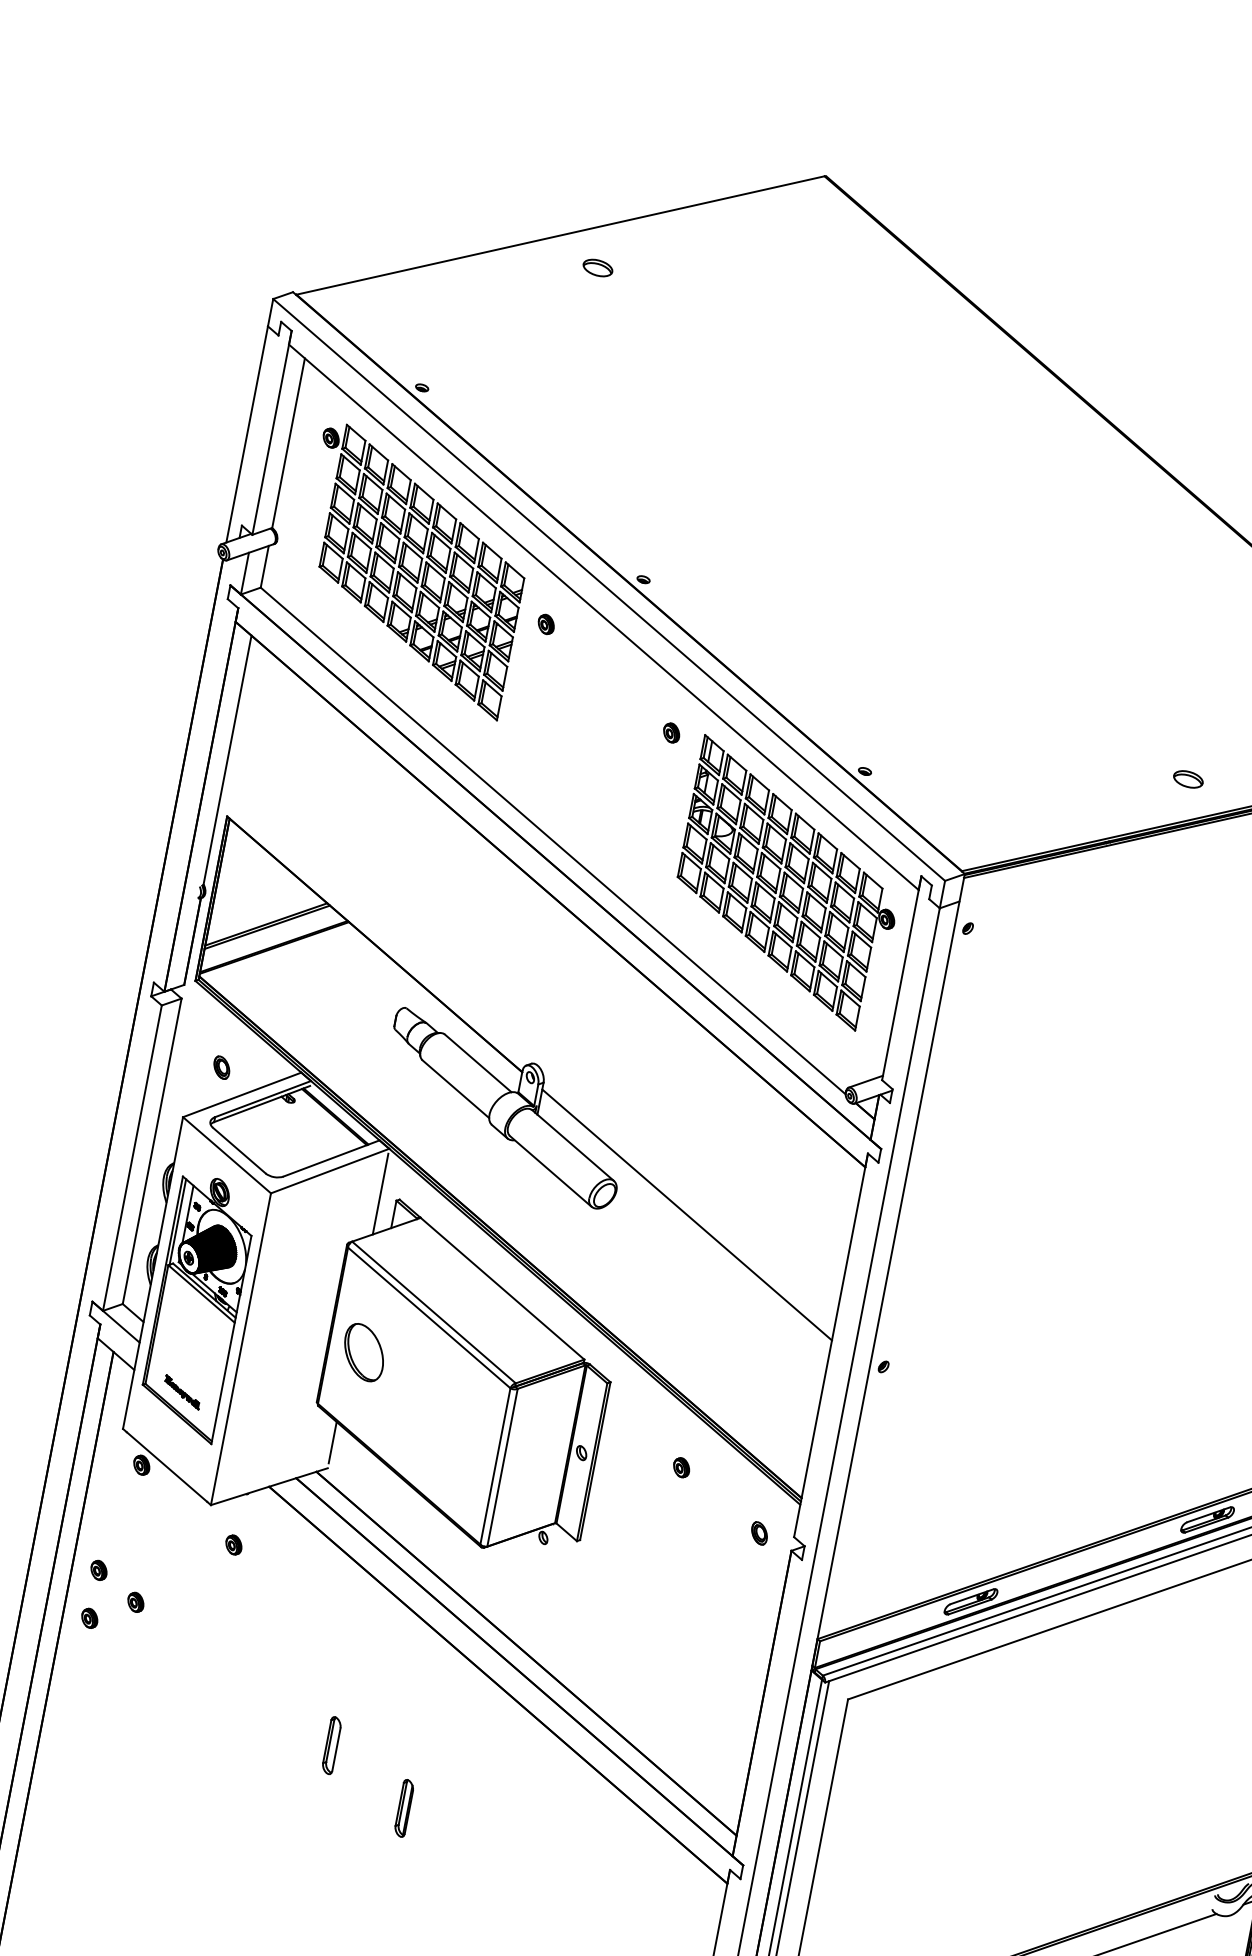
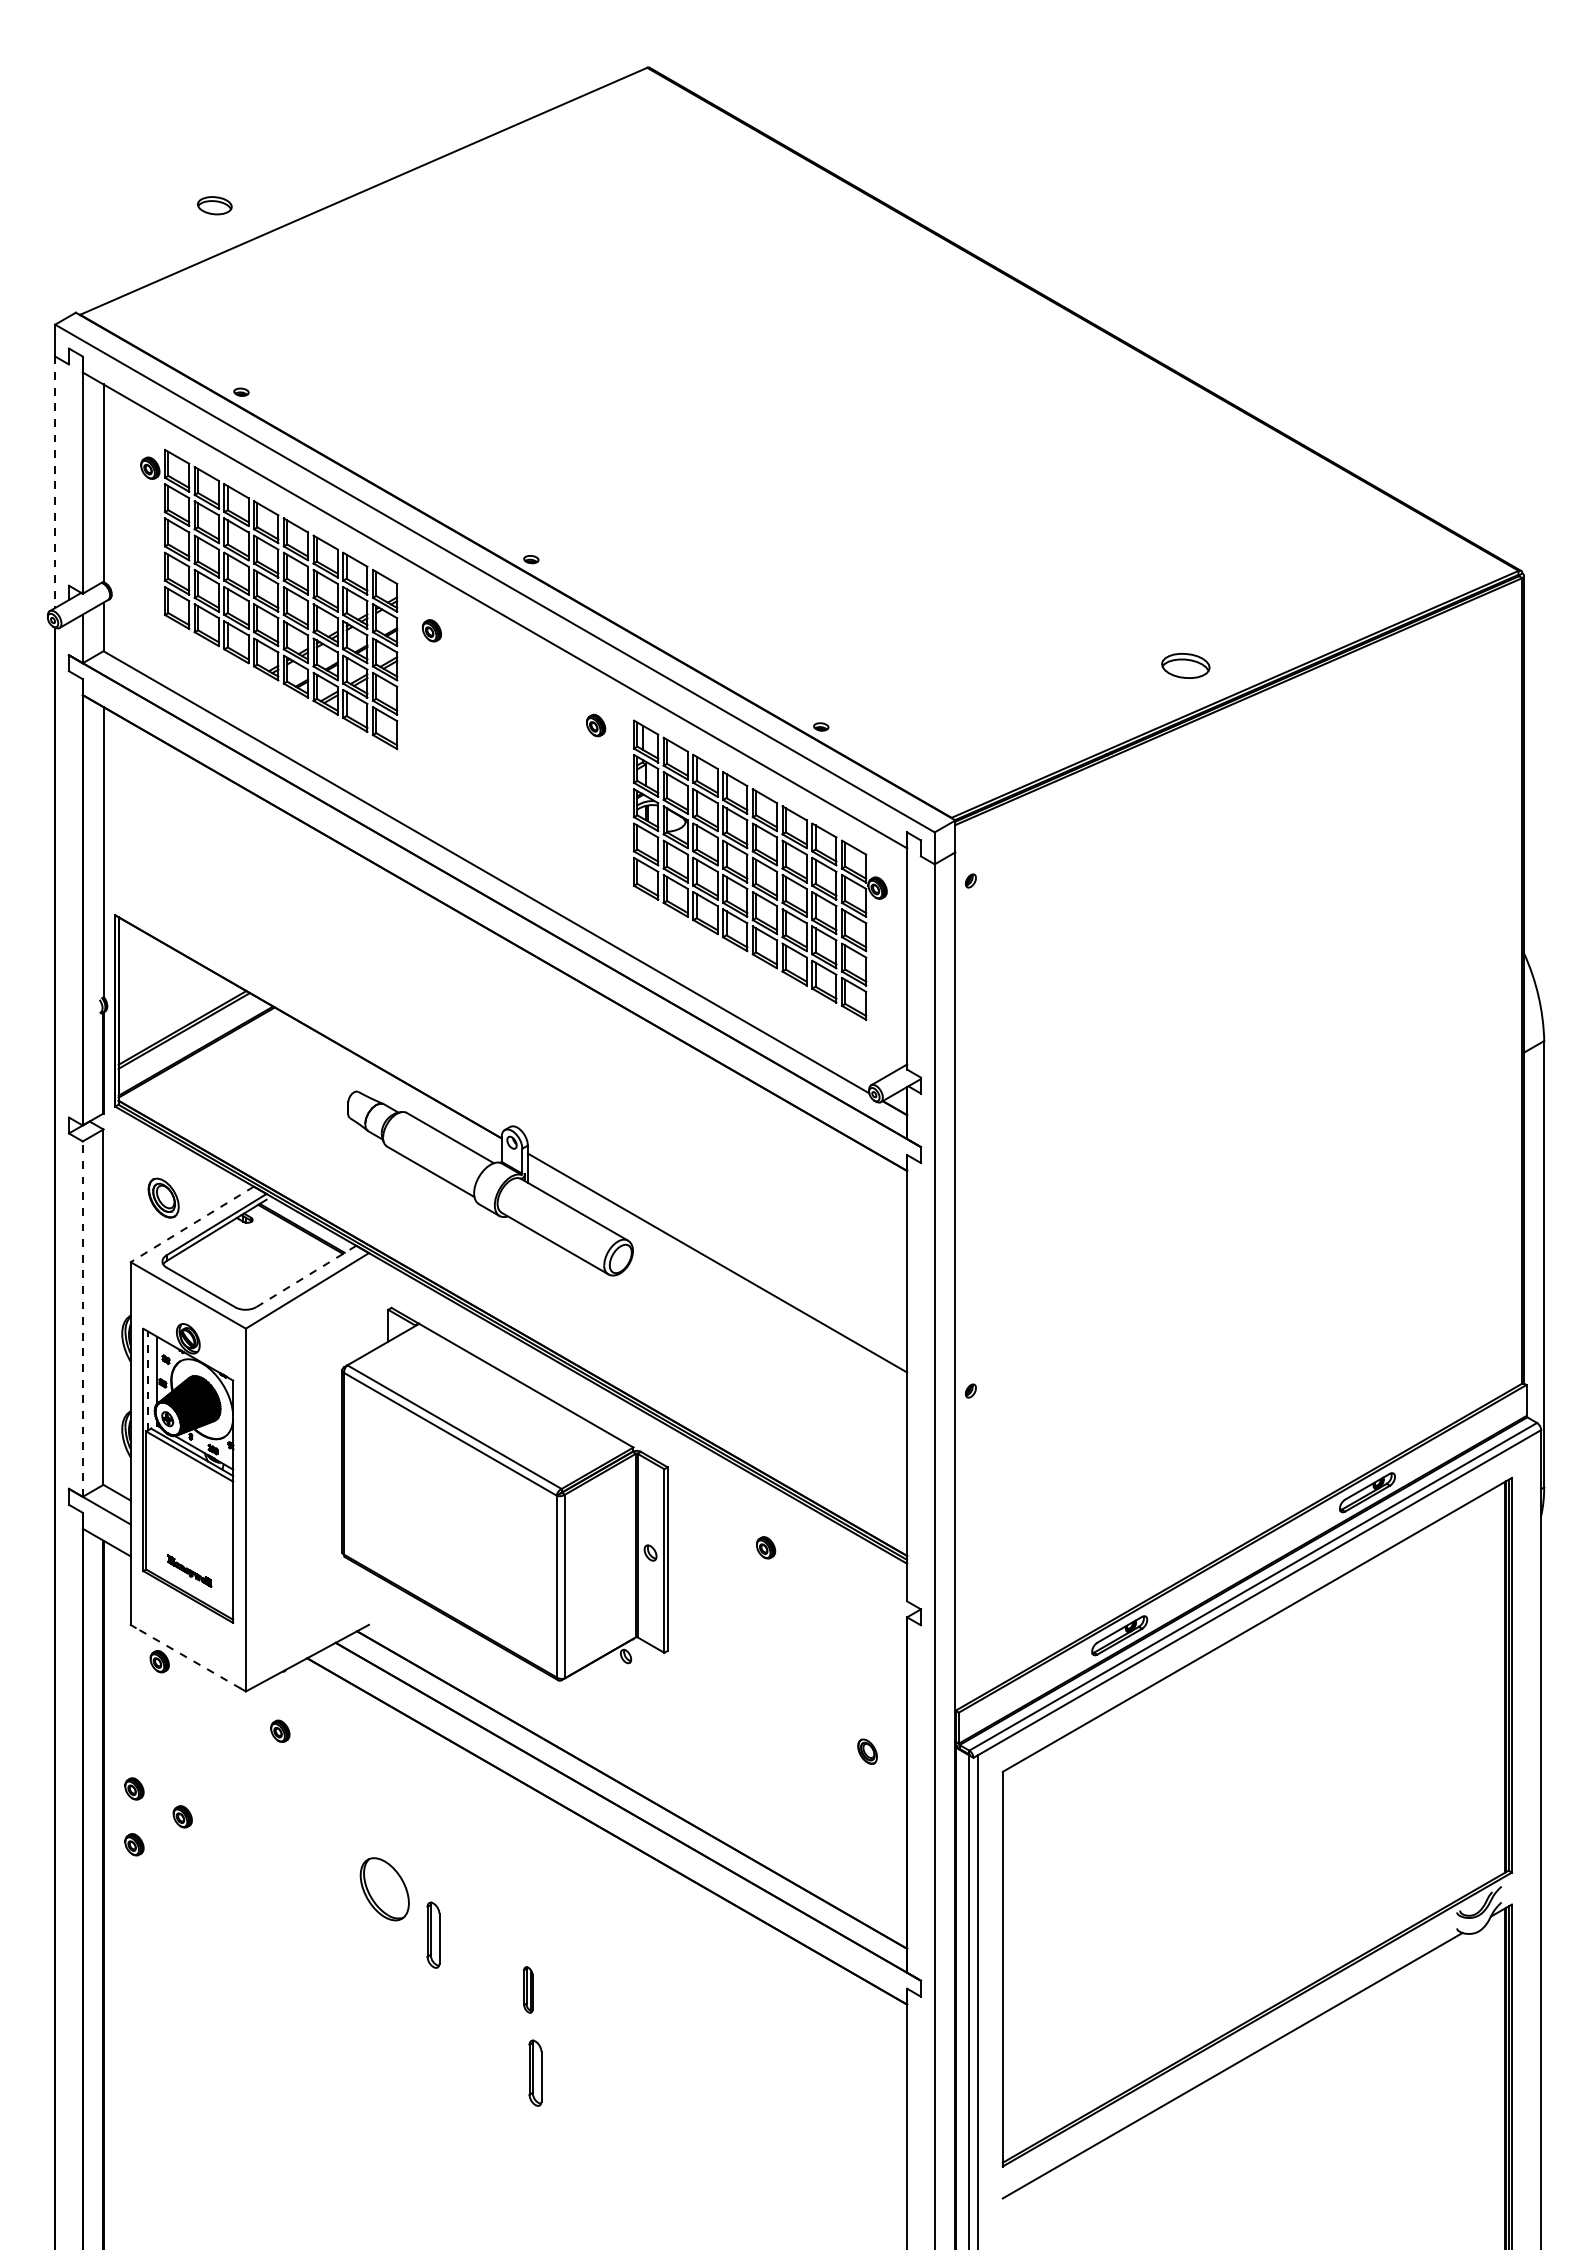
part: (597, 267) -> (214, 205), moved
line: (247, 434) -> (55, 482), solid -> dashed
part: (1188, 778) -> (1185, 665), size x1.4
part: (221, 1067) -> (163, 1198), size x1.6
line: (241, 1094) -> (191, 1224), solid -> dashed
line: (132, 1158) -> (82, 1319), solid -> dashed
line: (331, 1158) -> (306, 1276), solid -> dashed
line: (381, 1193) -> (369, 1305), removed
line: (177, 1221) -> (147, 1380), solid -> dashed
part: (363, 1352) -> (384, 1889), moved
line: (333, 1443) -> (369, 1595), removed
line: (167, 1467) -> (188, 1658), solid -> dashed
part: (759, 1533) -> (867, 1751), moved
part: (404, 1807) -> (528, 1989), size x0.7
part: (396, 1880) -> (535, 2072), added

